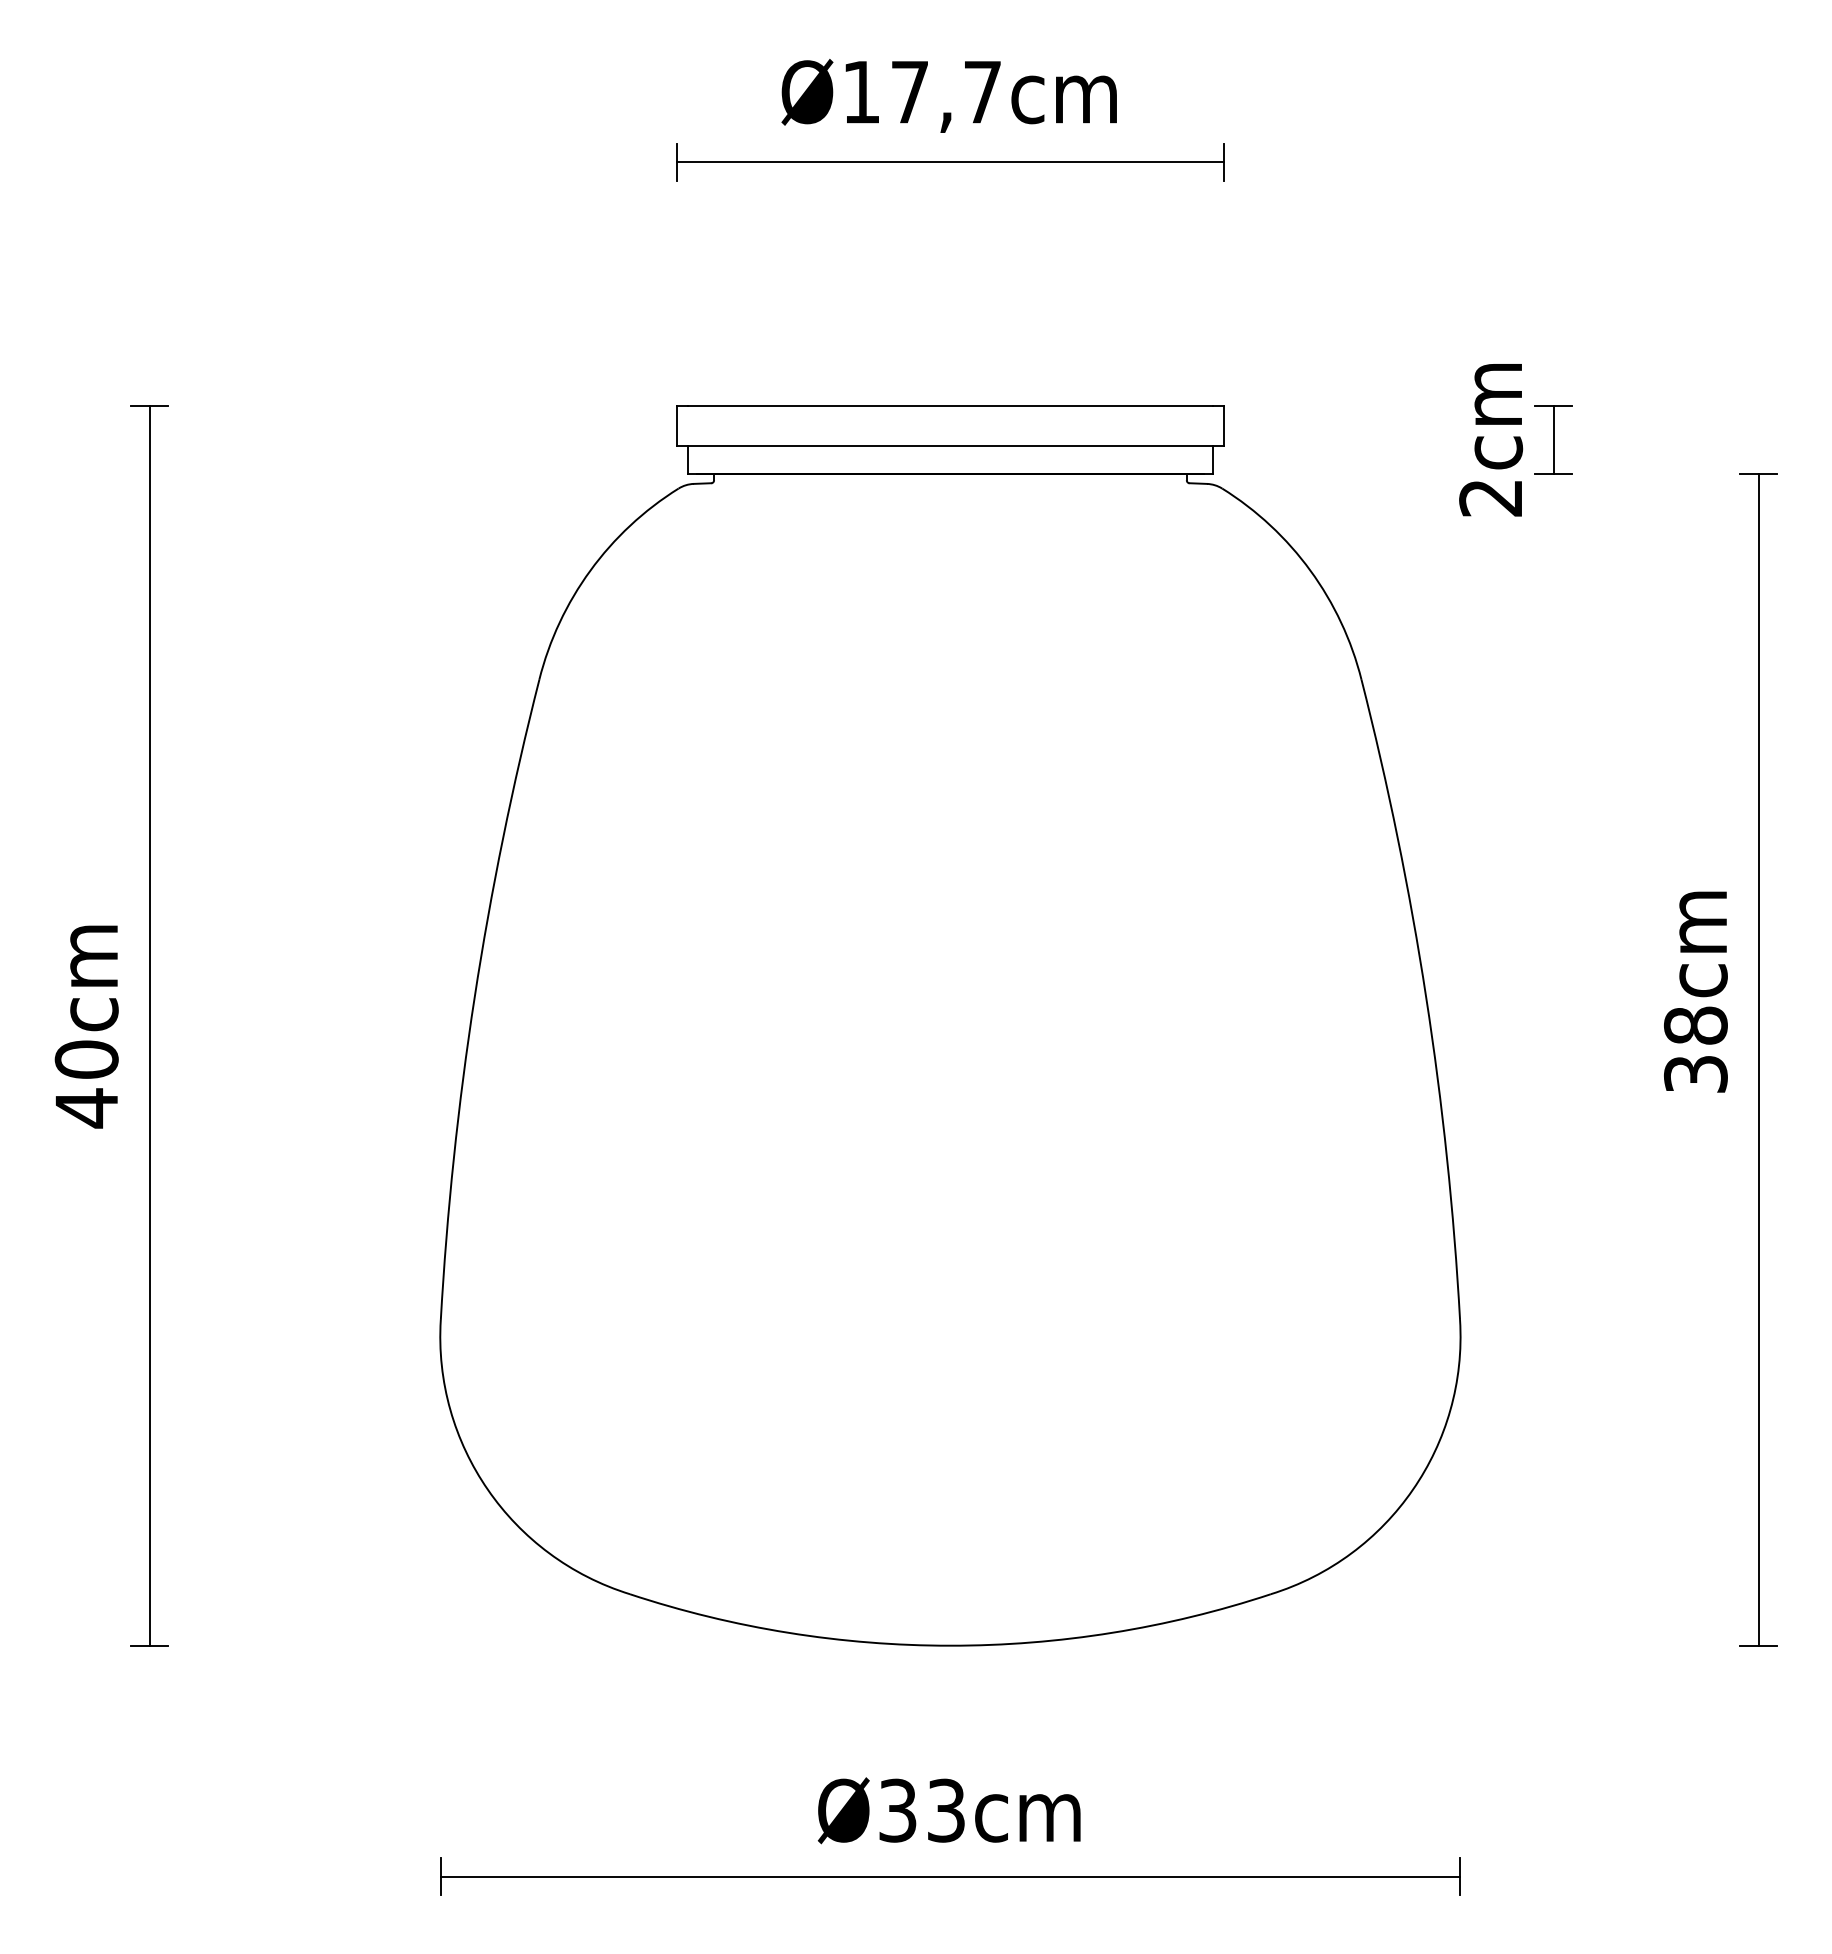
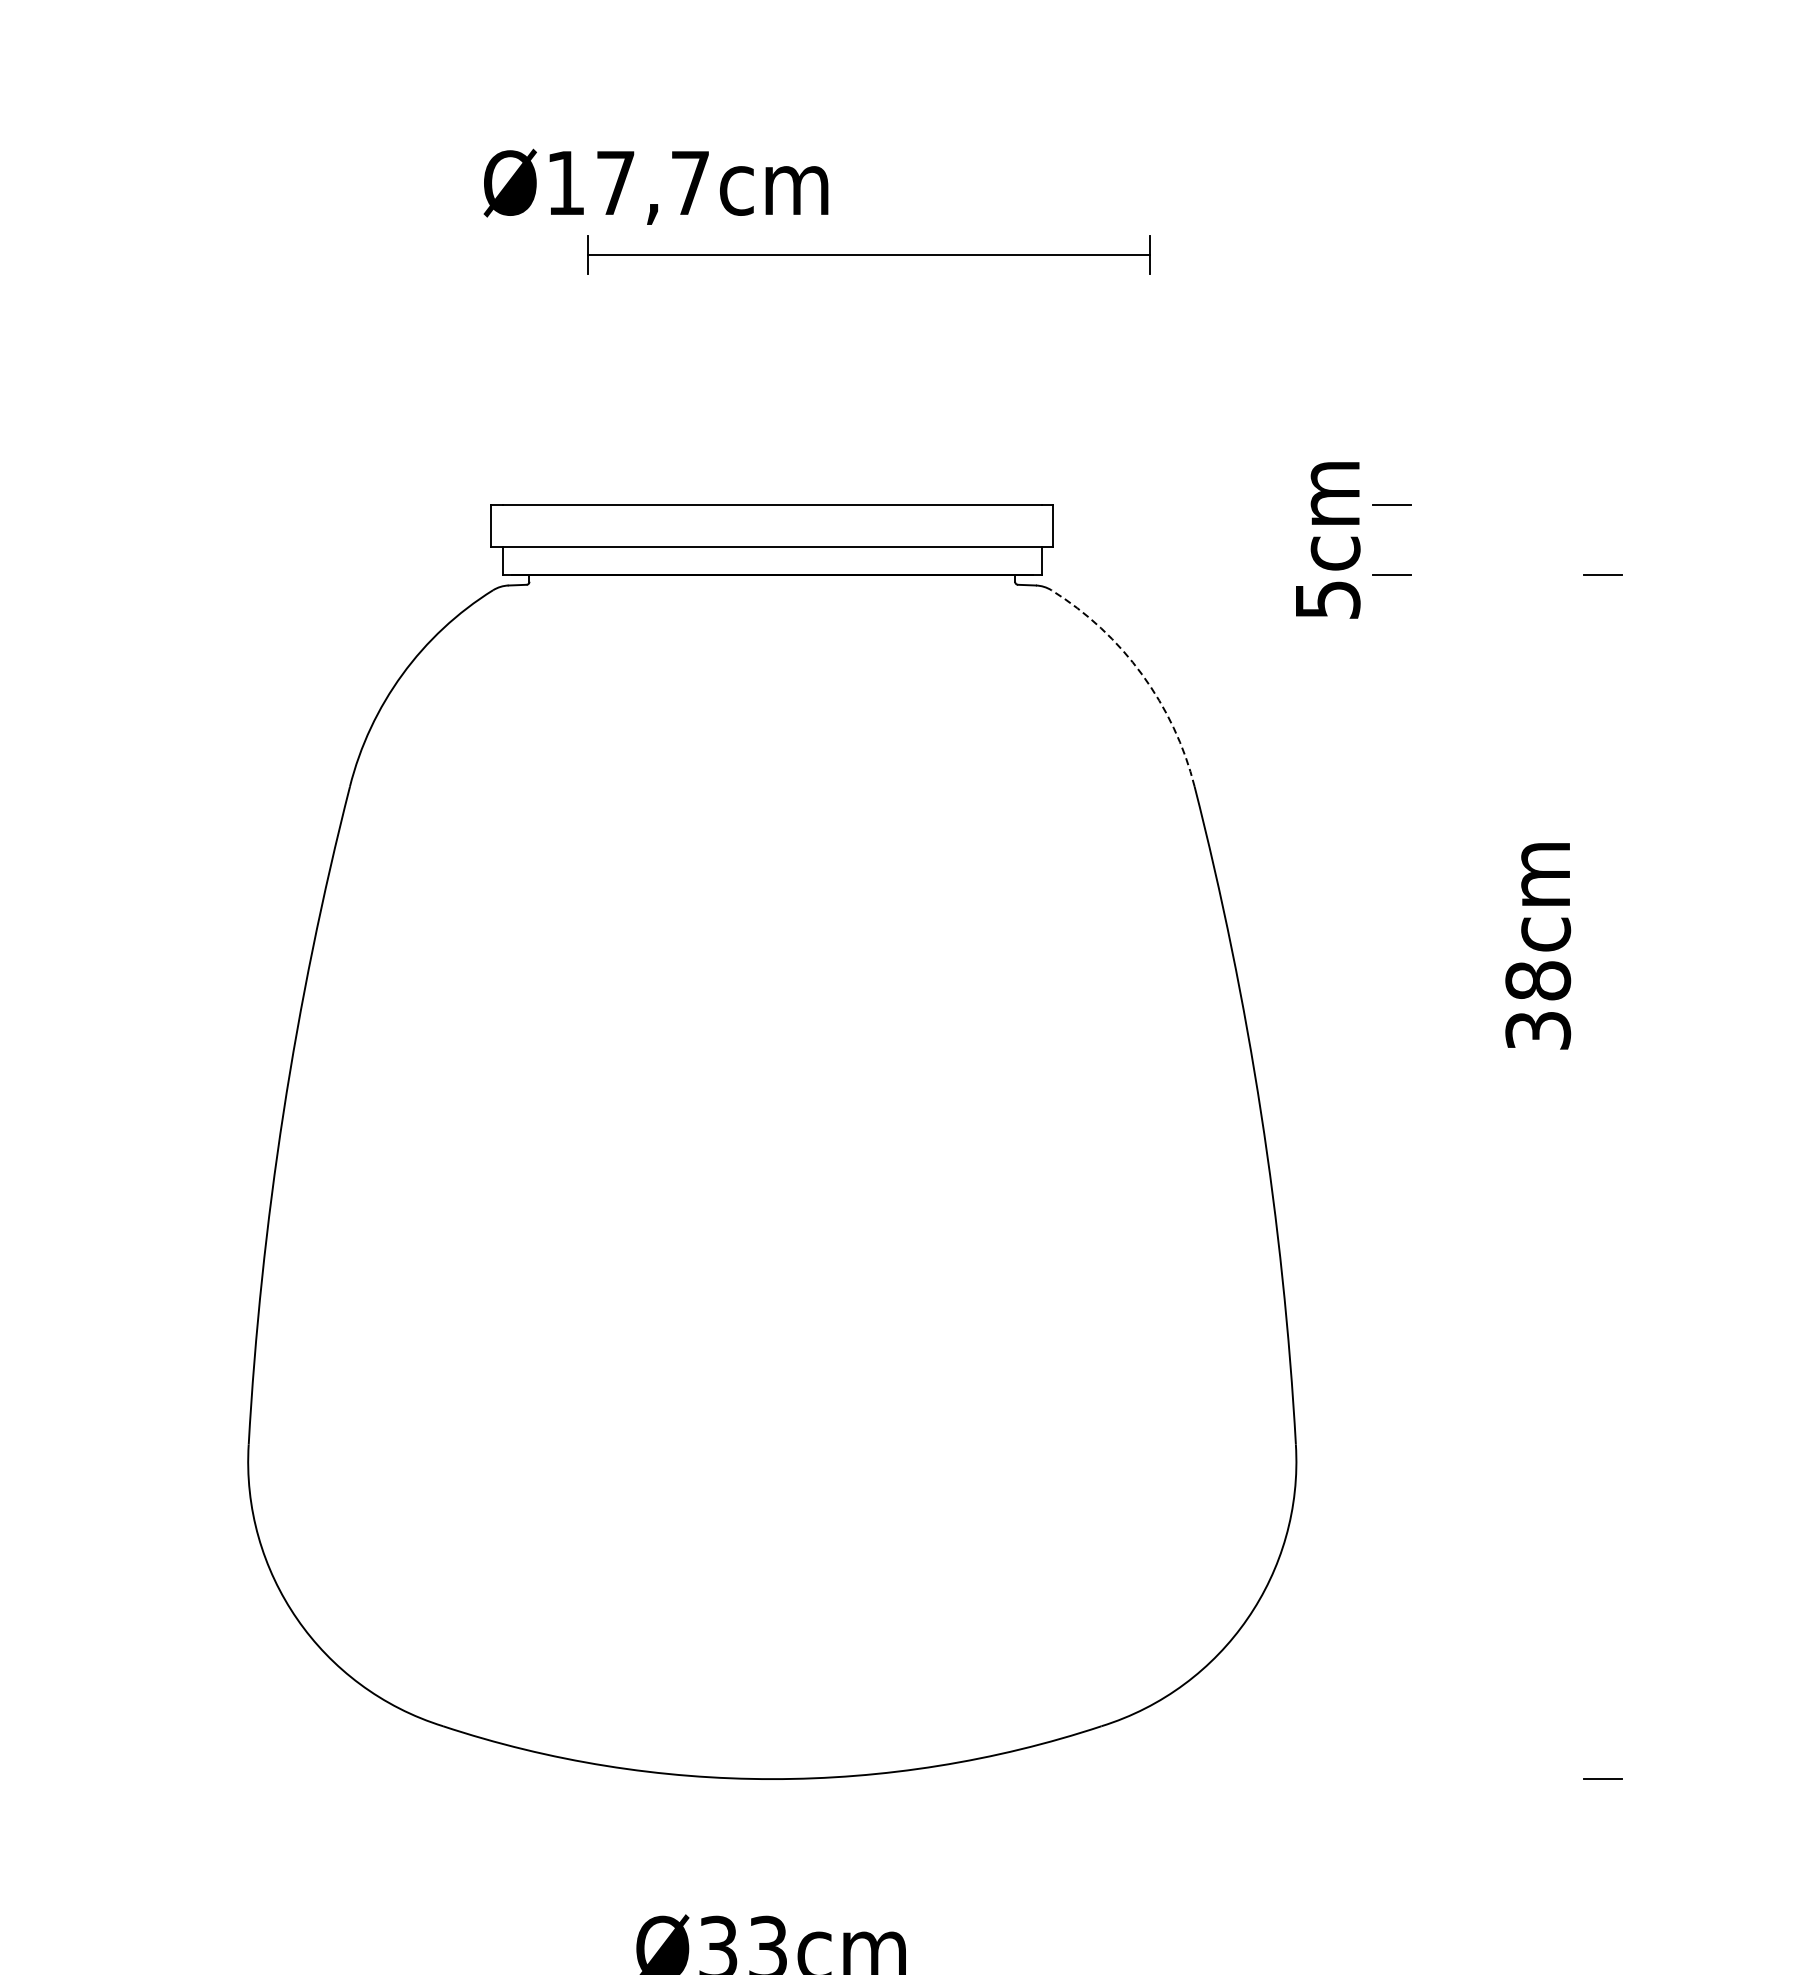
text: (948, 95) -> (655, 186), moved
part: (950, 162) -> (868, 255), moved
line: (1553, 439) -> (1391, 539), removed
text: (1491, 498) -> (1328, 600), 2cm -> 5cm
arc: (1310, 570) -> (1142, 674), solid -> dashed
text: (1695, 991) -> (1537, 945), moved
line: (1758, 1059) -> (1602, 1176), removed

